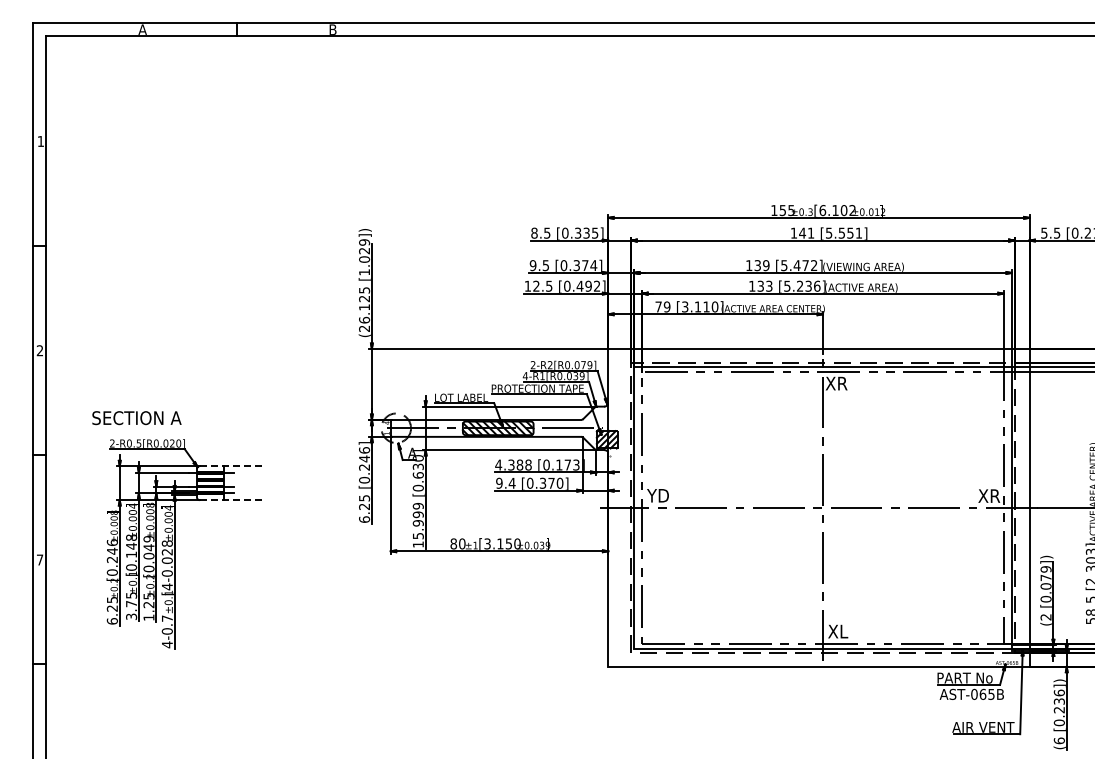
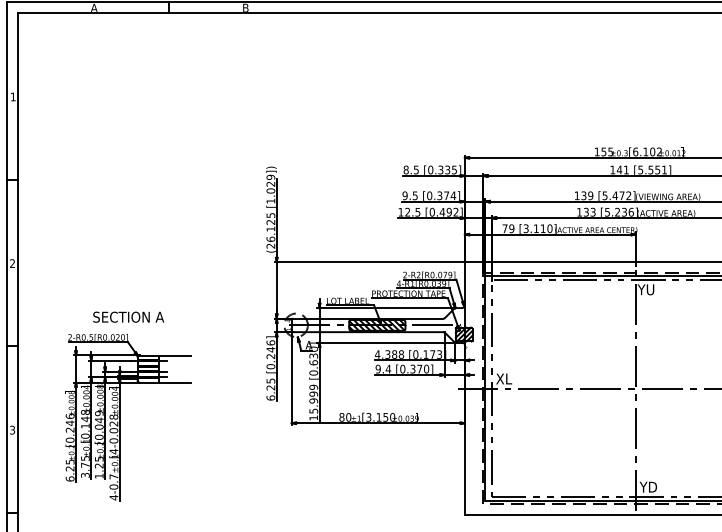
text: (836, 383) -> (646, 289), XR -> YU
text: (136, 418) -> (128, 317), moved
line: (232, 466) -> (165, 355), dashed -> solid
text: (657, 495) -> (504, 378), YD -> XL
line: (232, 500) -> (165, 382), dashed -> solid
text: (39, 559) -> (12, 429), 7 -> 3
text: (838, 631) -> (648, 487), XL -> YD

